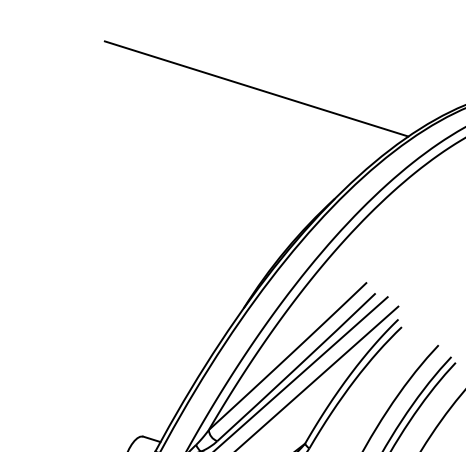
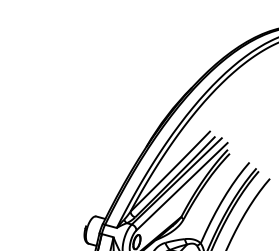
line: (256, 88) -> (148, 31), removed

